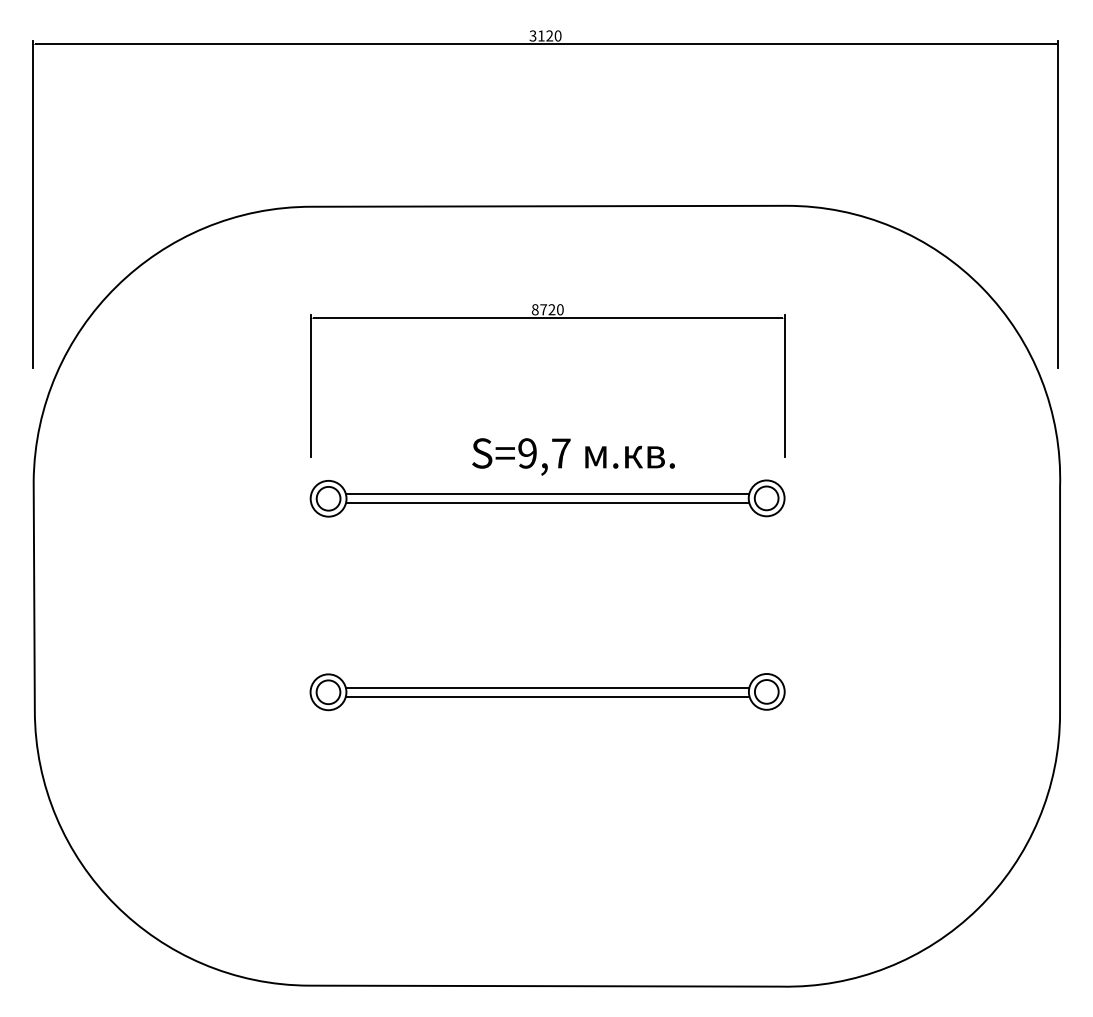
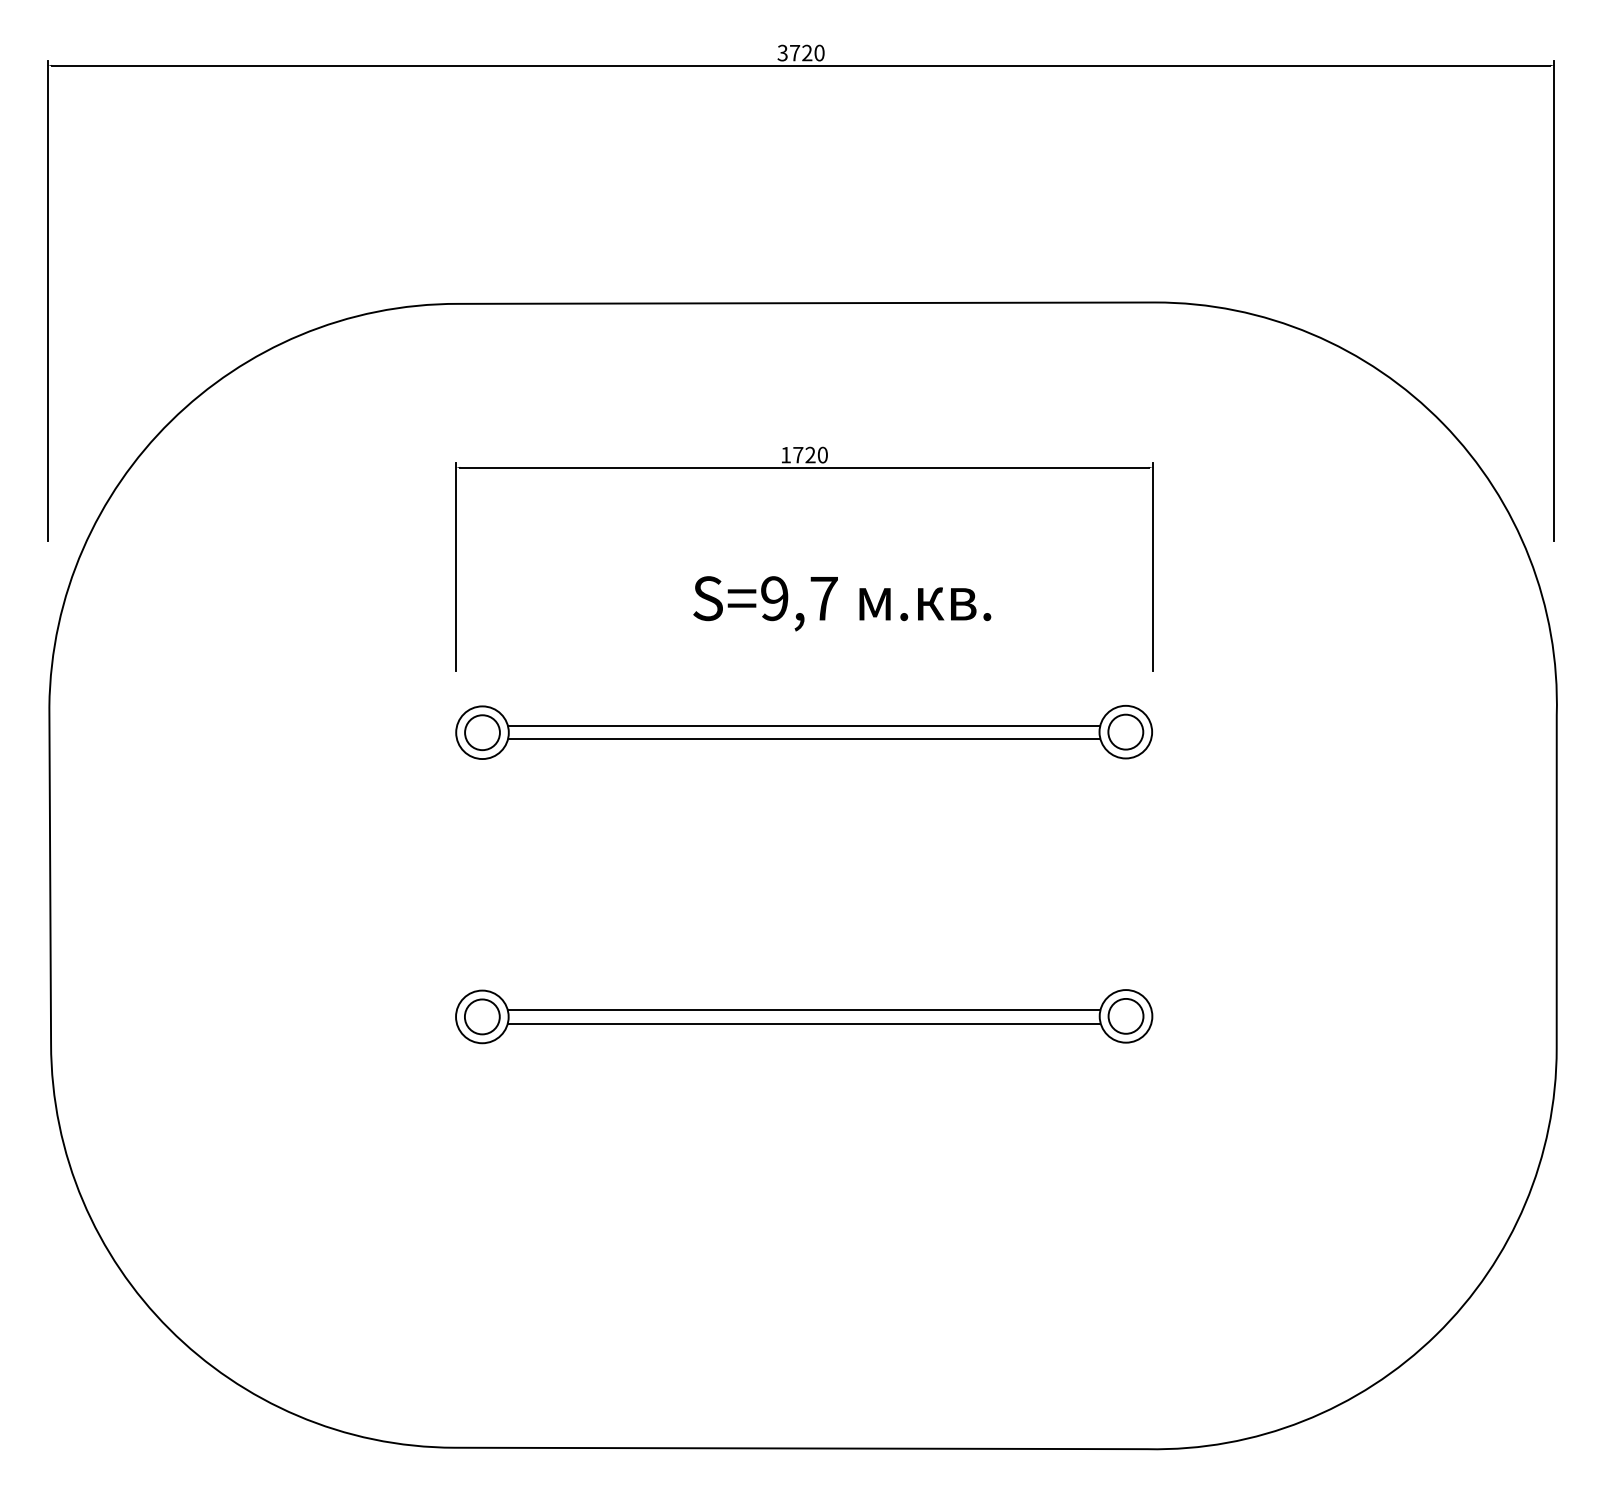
text: (541, 35) -> (795, 52), 3120 -> 3720
text: (534, 309) -> (784, 454), 8720 -> 1720
text: (573, 456) -> (842, 603), moved

